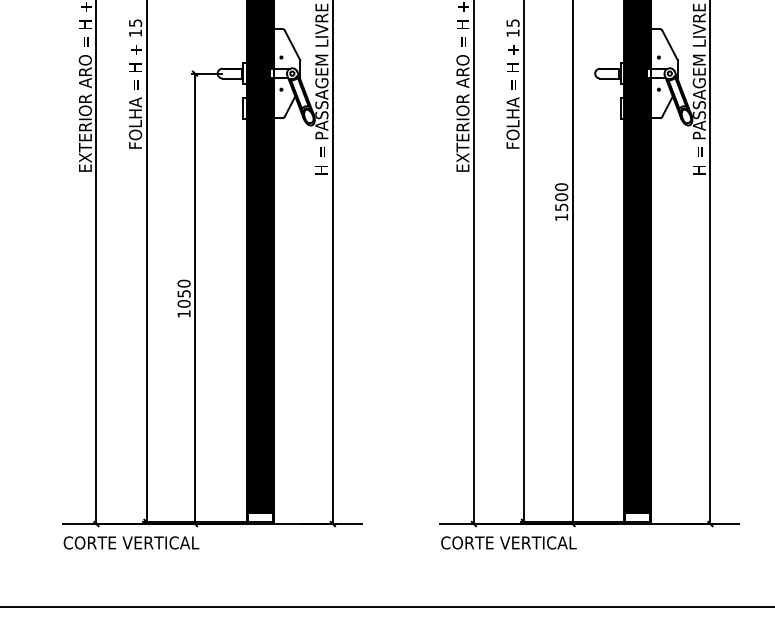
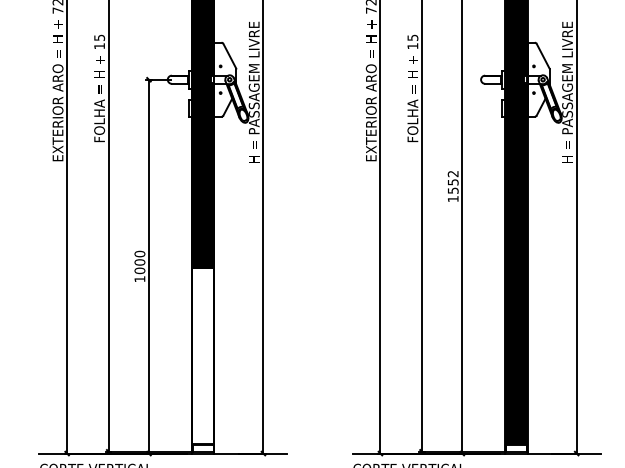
text: (561, 192) -> (453, 178), 1500 -> 1552
text: (183, 293) -> (139, 262), 1050 -> 1000
fill: (260, 407) -> (203, 356), removed

